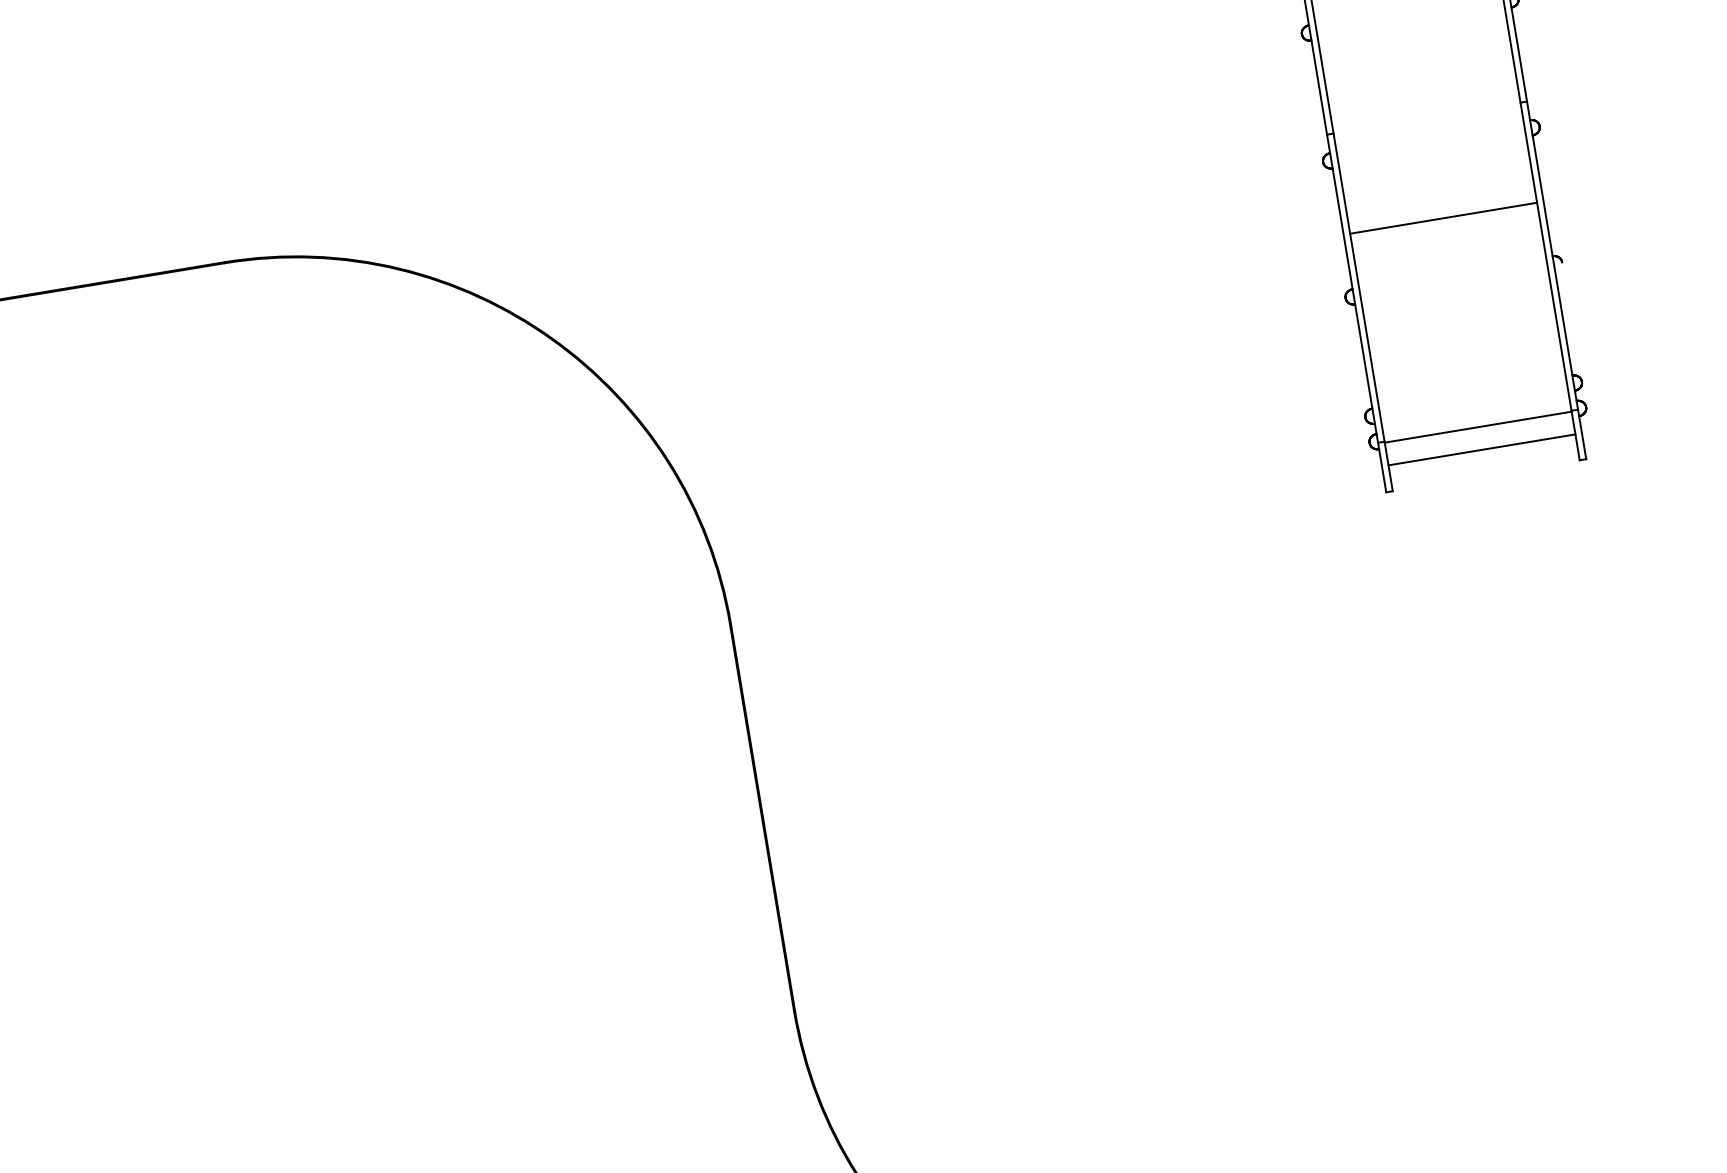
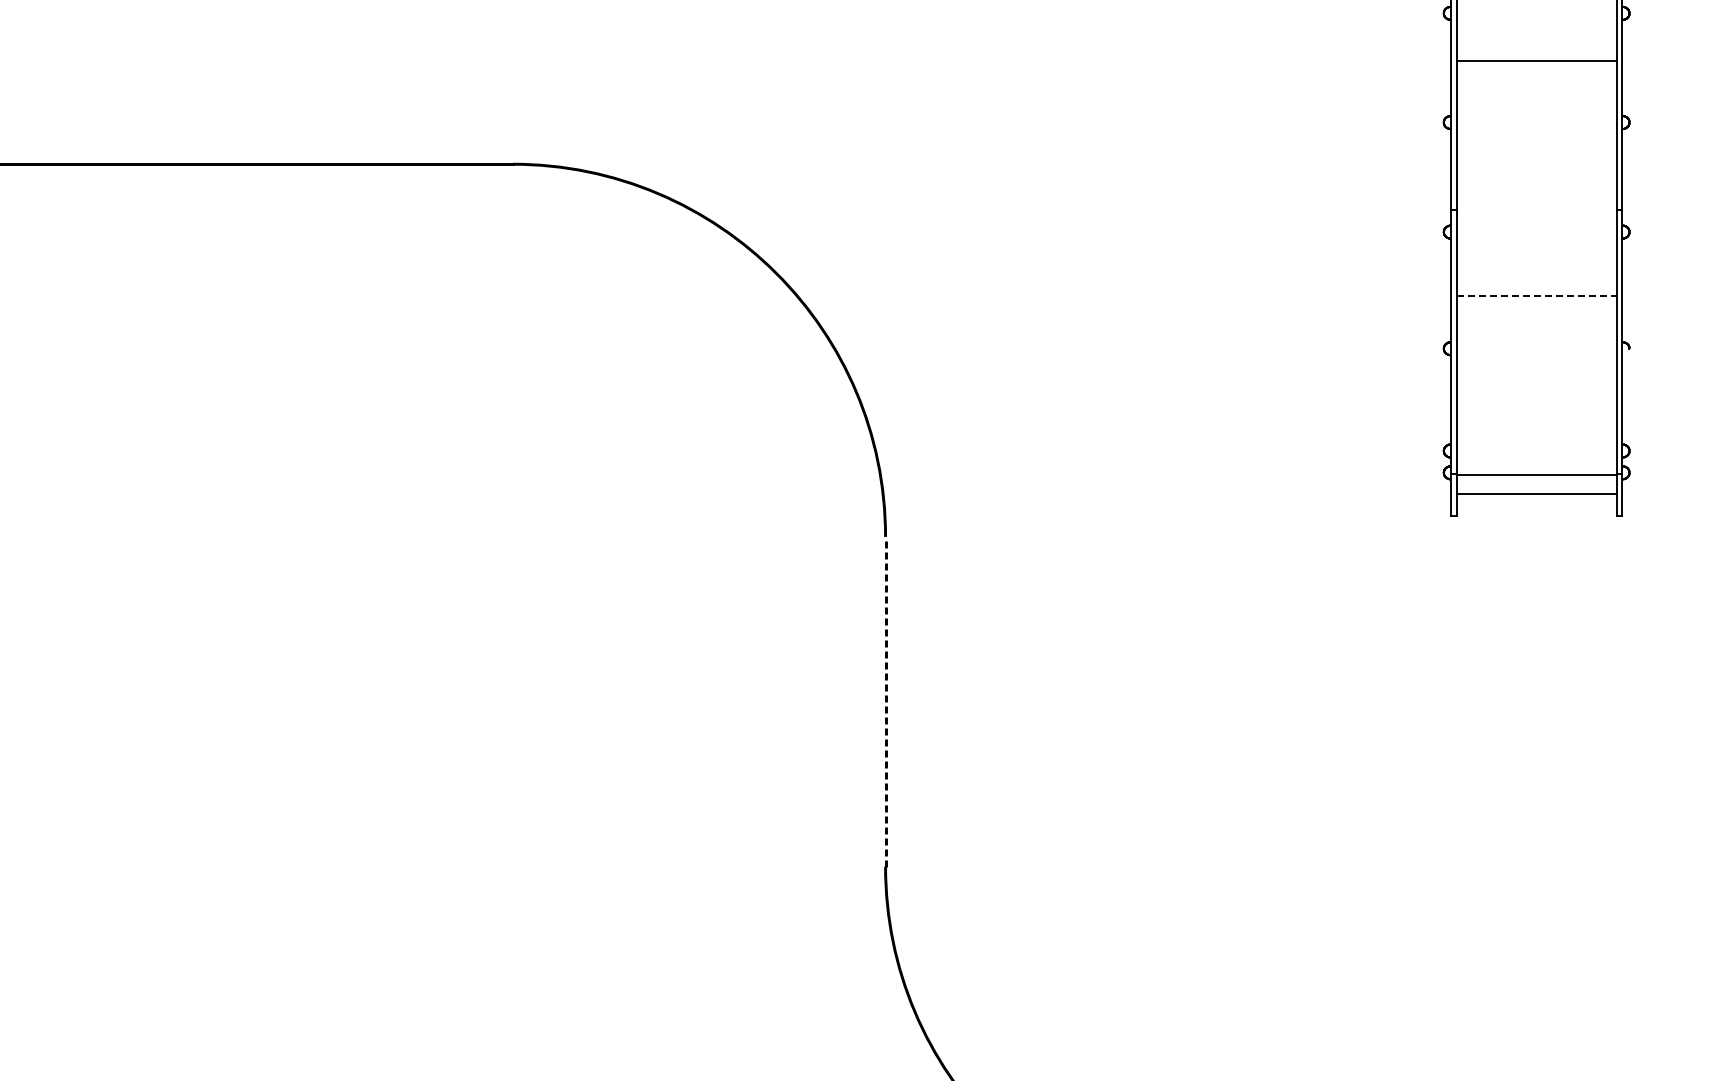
line: (1444, 218) -> (1537, 295), solid -> dashed
line: (762, 817) -> (885, 701), solid -> dashed

